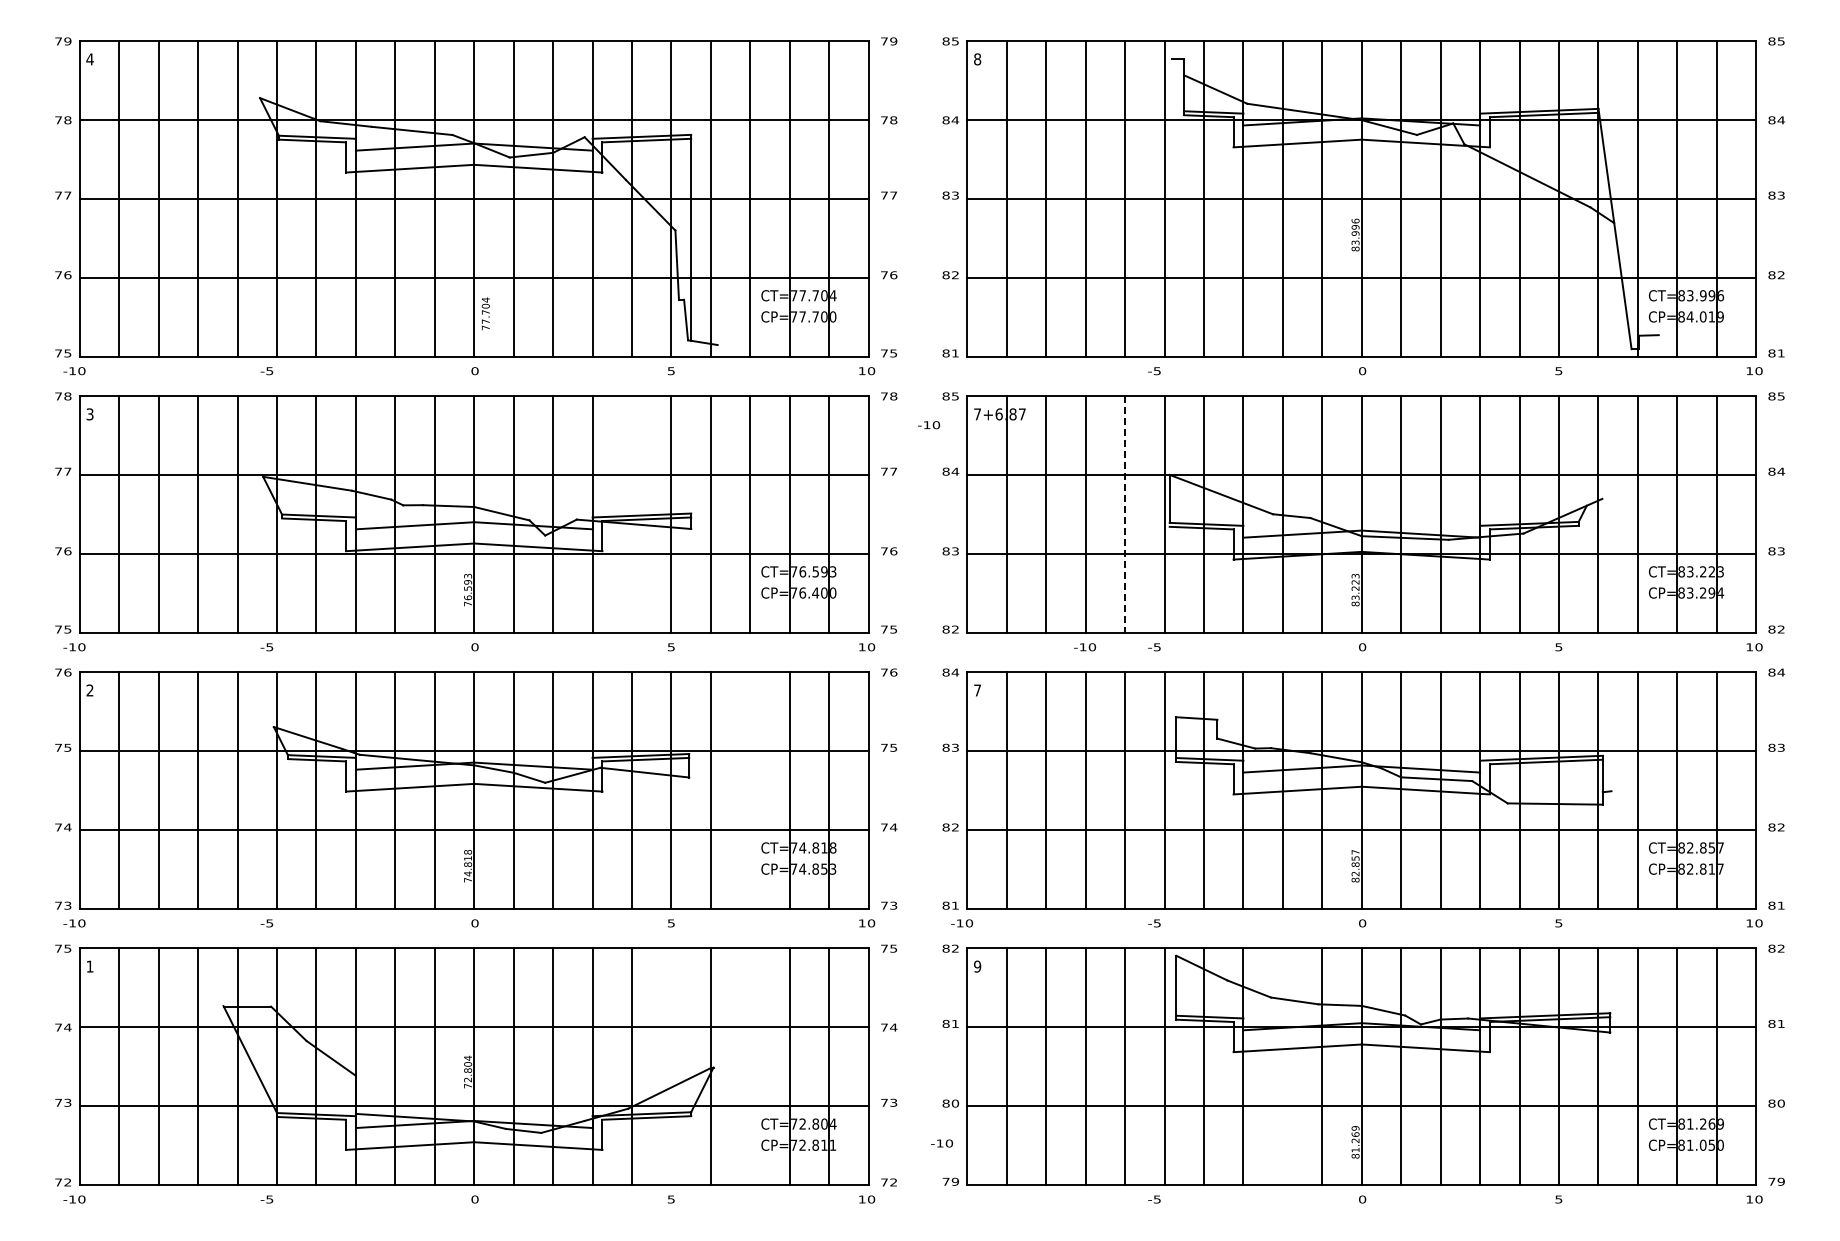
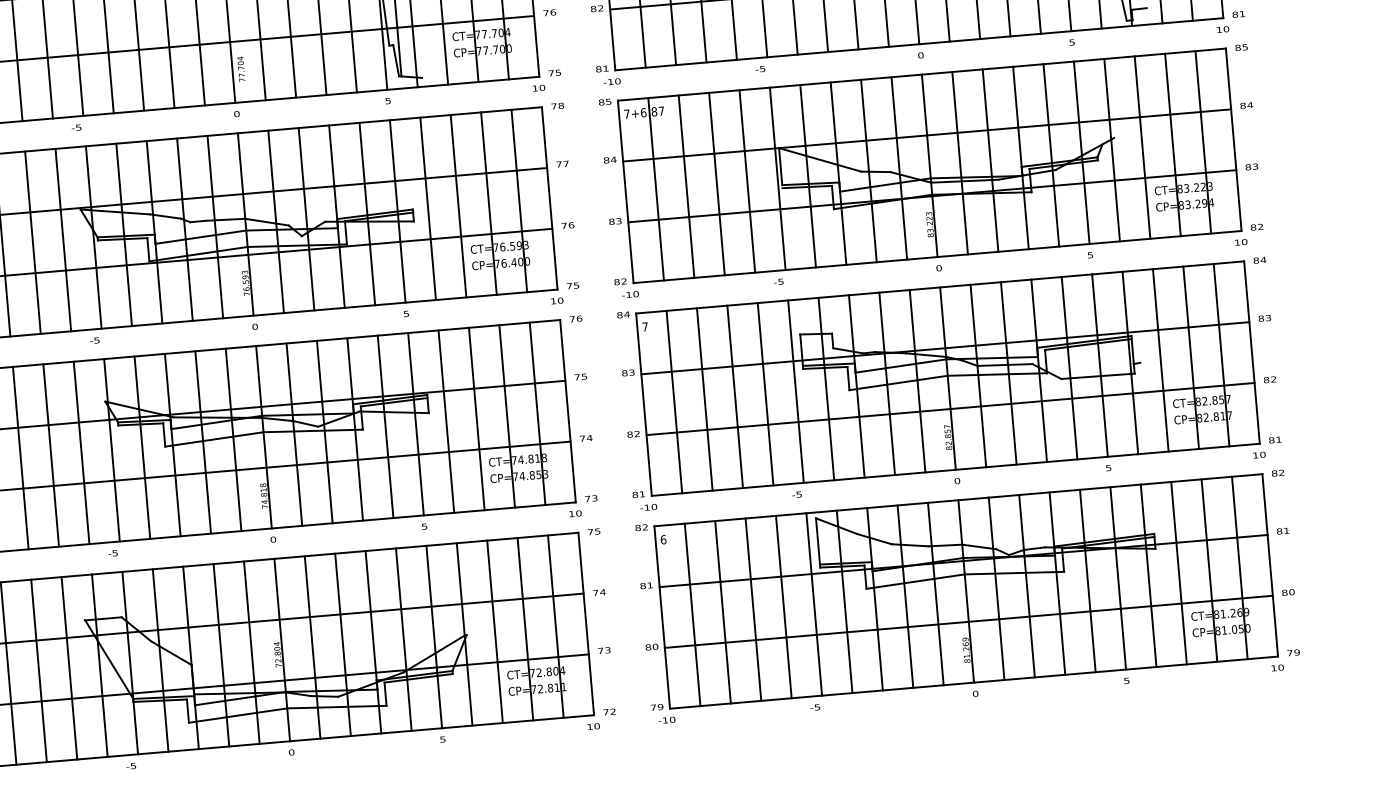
text: (928, 425) -> (611, 82), moved
line: (632, 514) -> (367, 214), added
line: (1125, 514) -> (747, 181), dashed -> solid
text: (1085, 647) -> (630, 294), moved
line: (750, 790) -> (476, 419), added
text: (977, 966) -> (663, 539), 9 -> 6
line: (671, 1066) -> (434, 636), added
line: (750, 1066) -> (495, 631), added
line: (1282, 1066) -> (905, 596), added
text: (942, 1143) -> (667, 720), moved

